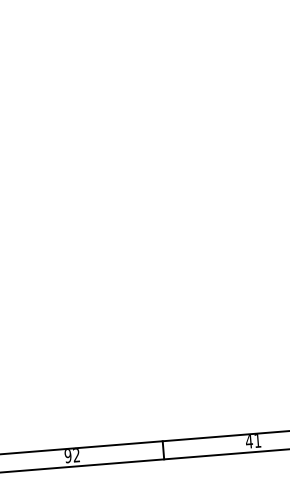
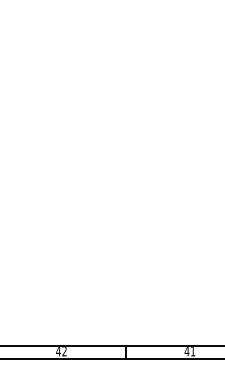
text: (68, 456) -> (58, 351), 92 -> 42

